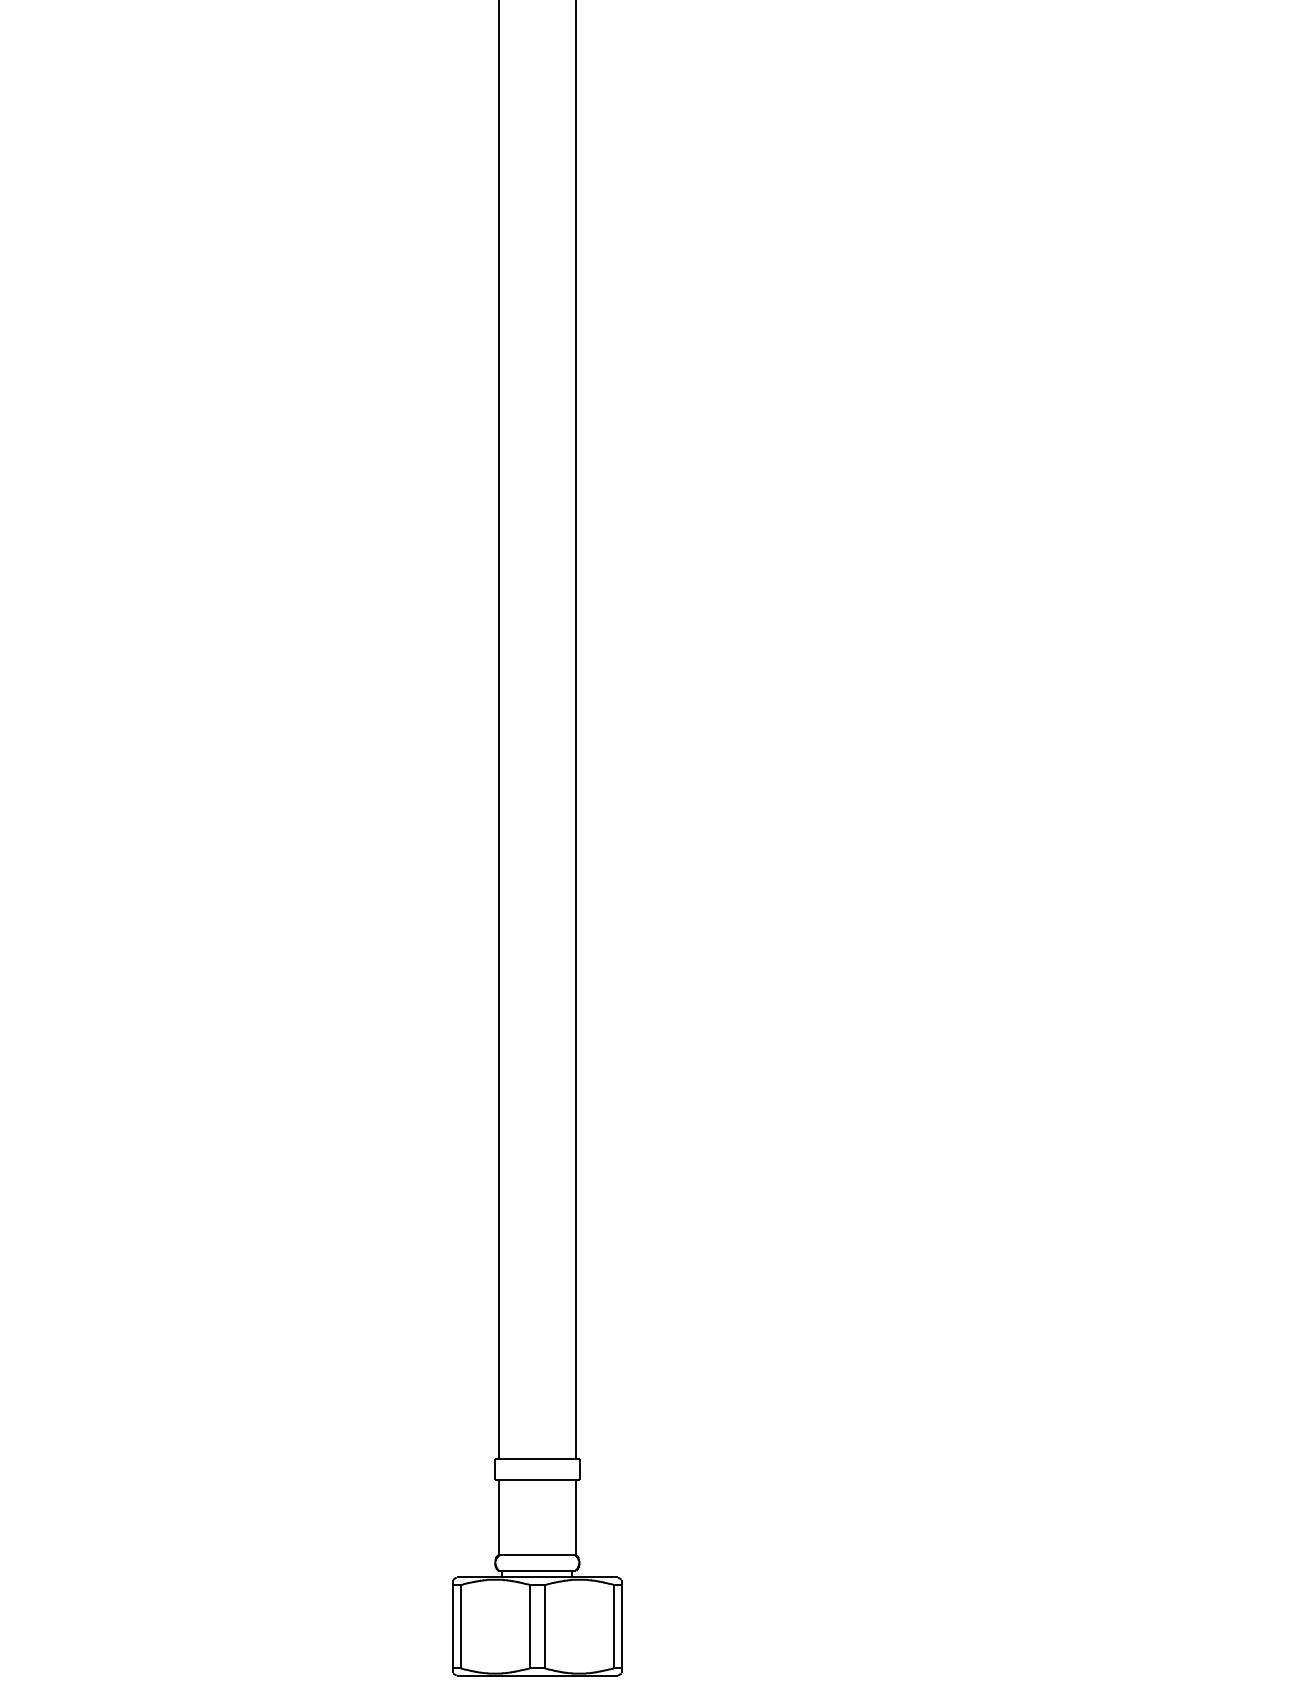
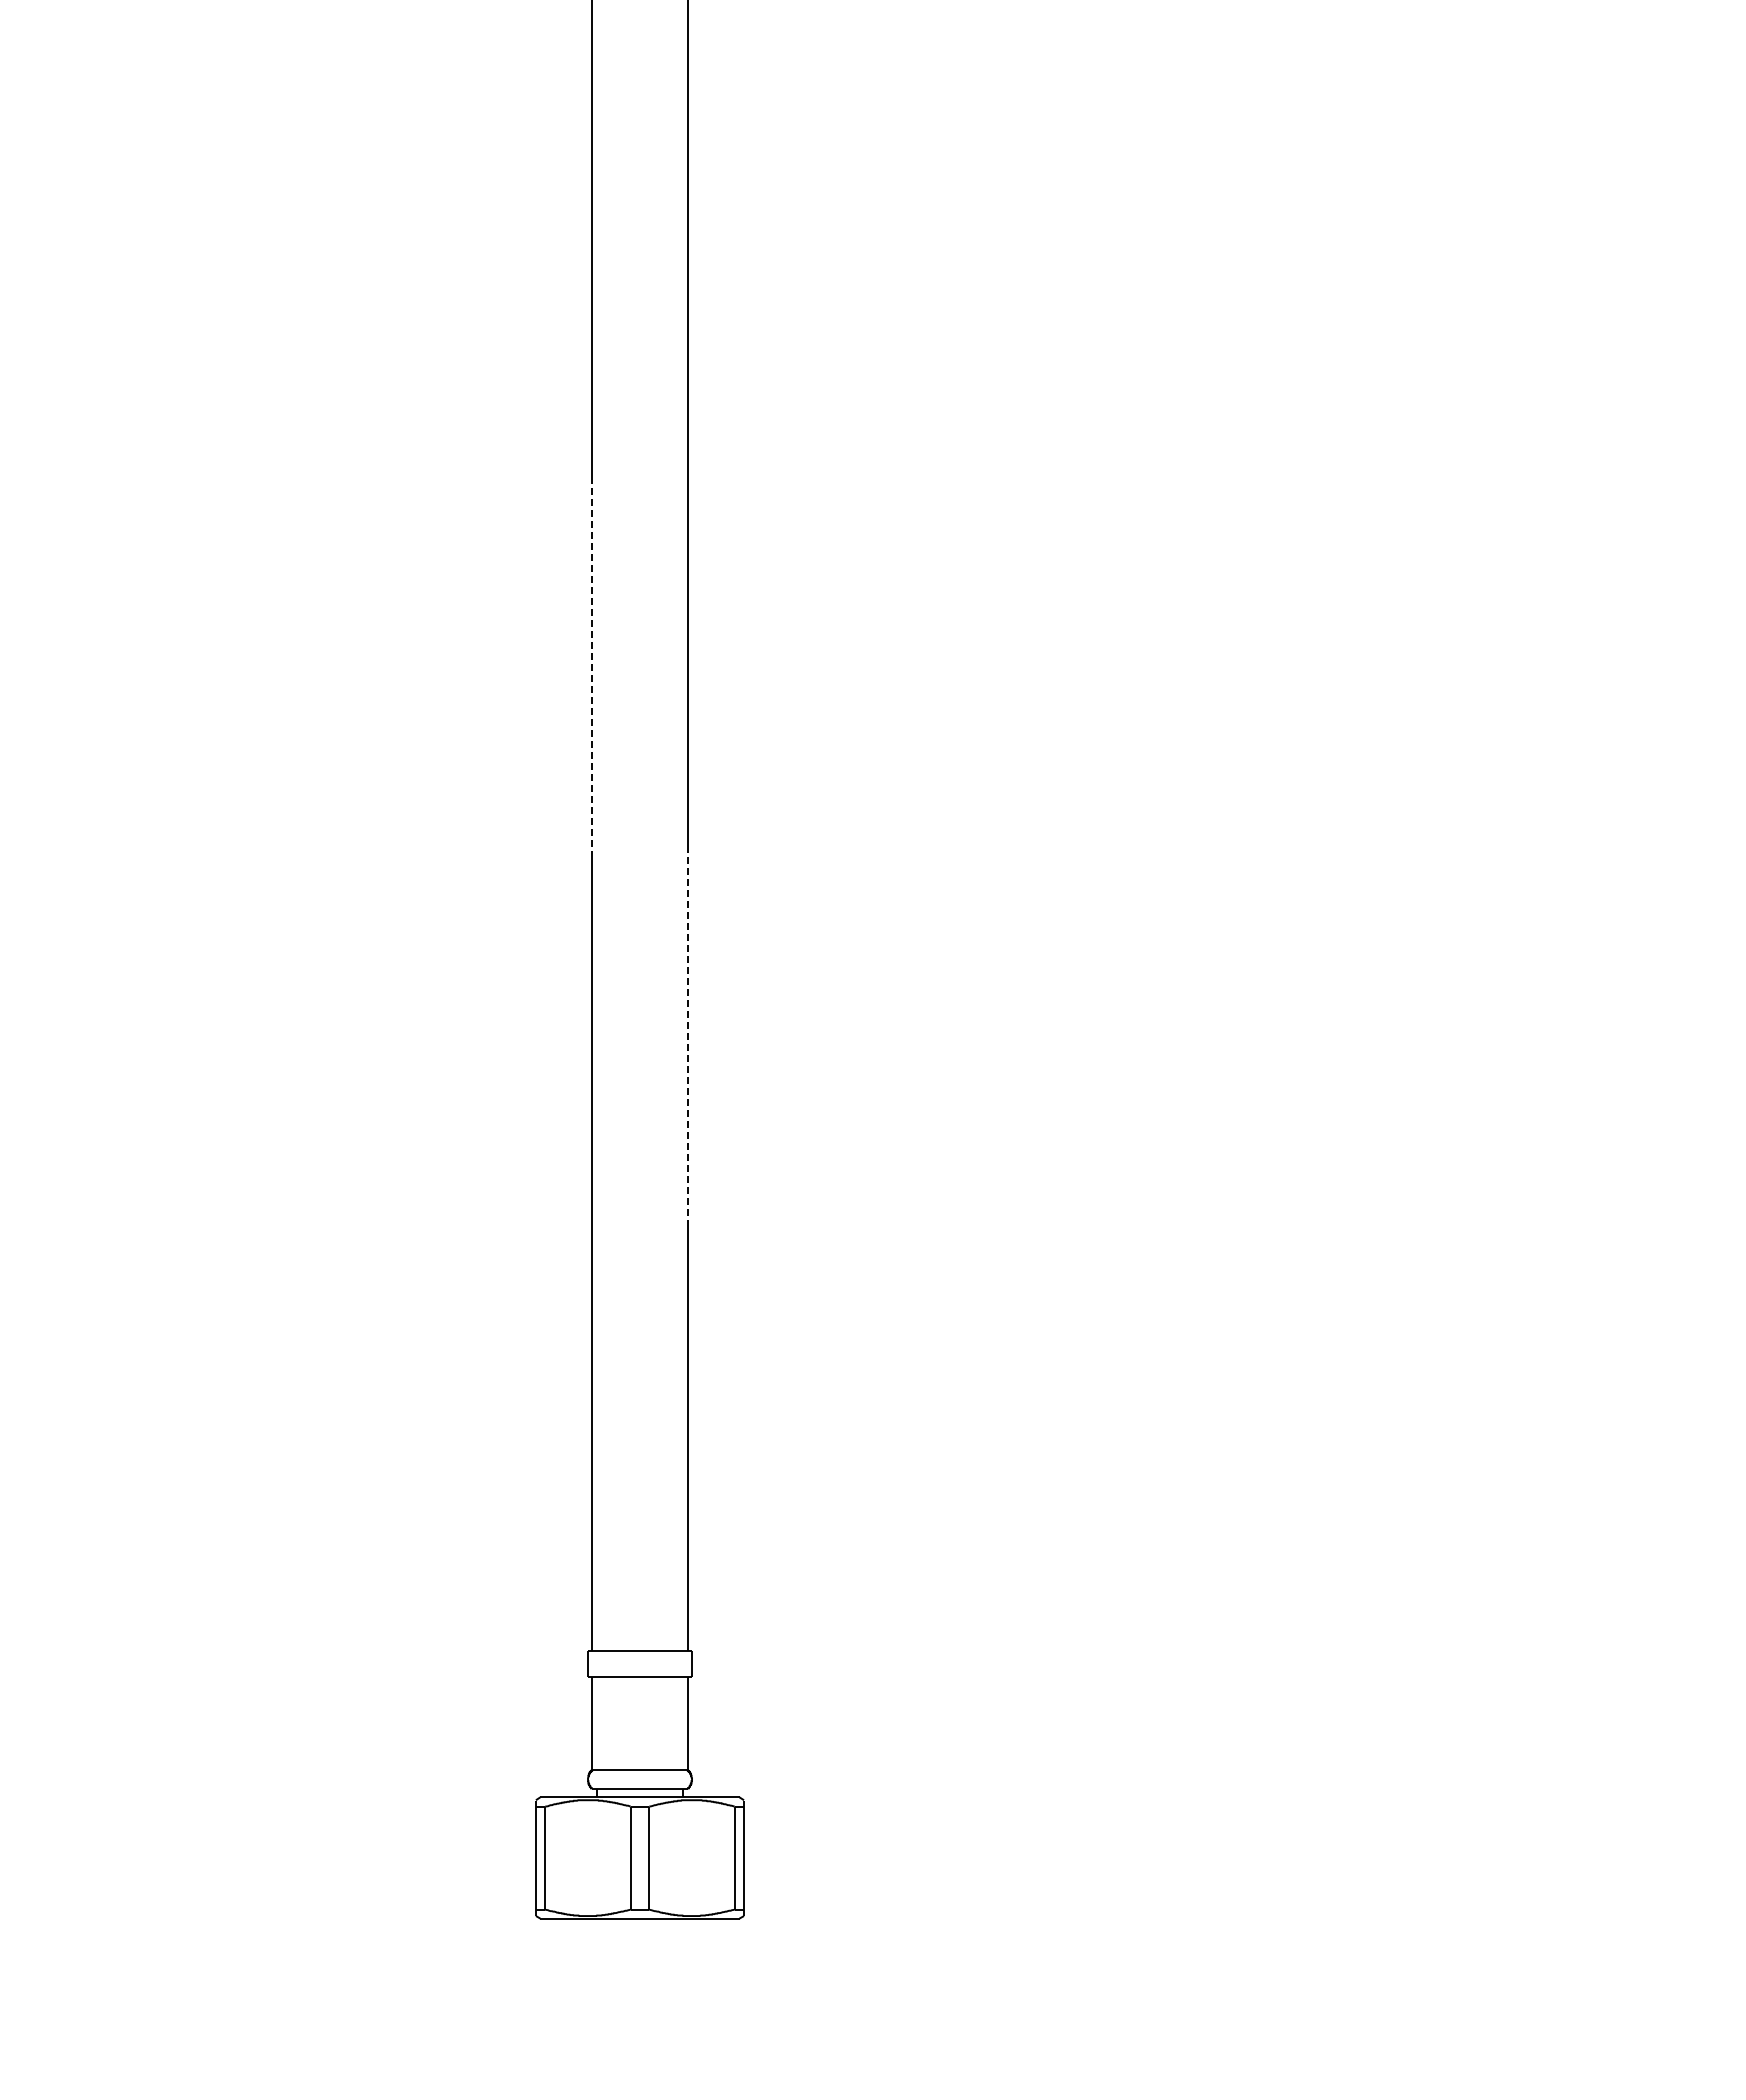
line: (498, 660) -> (592, 665), solid -> dashed
line: (575, 962) -> (687, 1038), solid -> dashed

